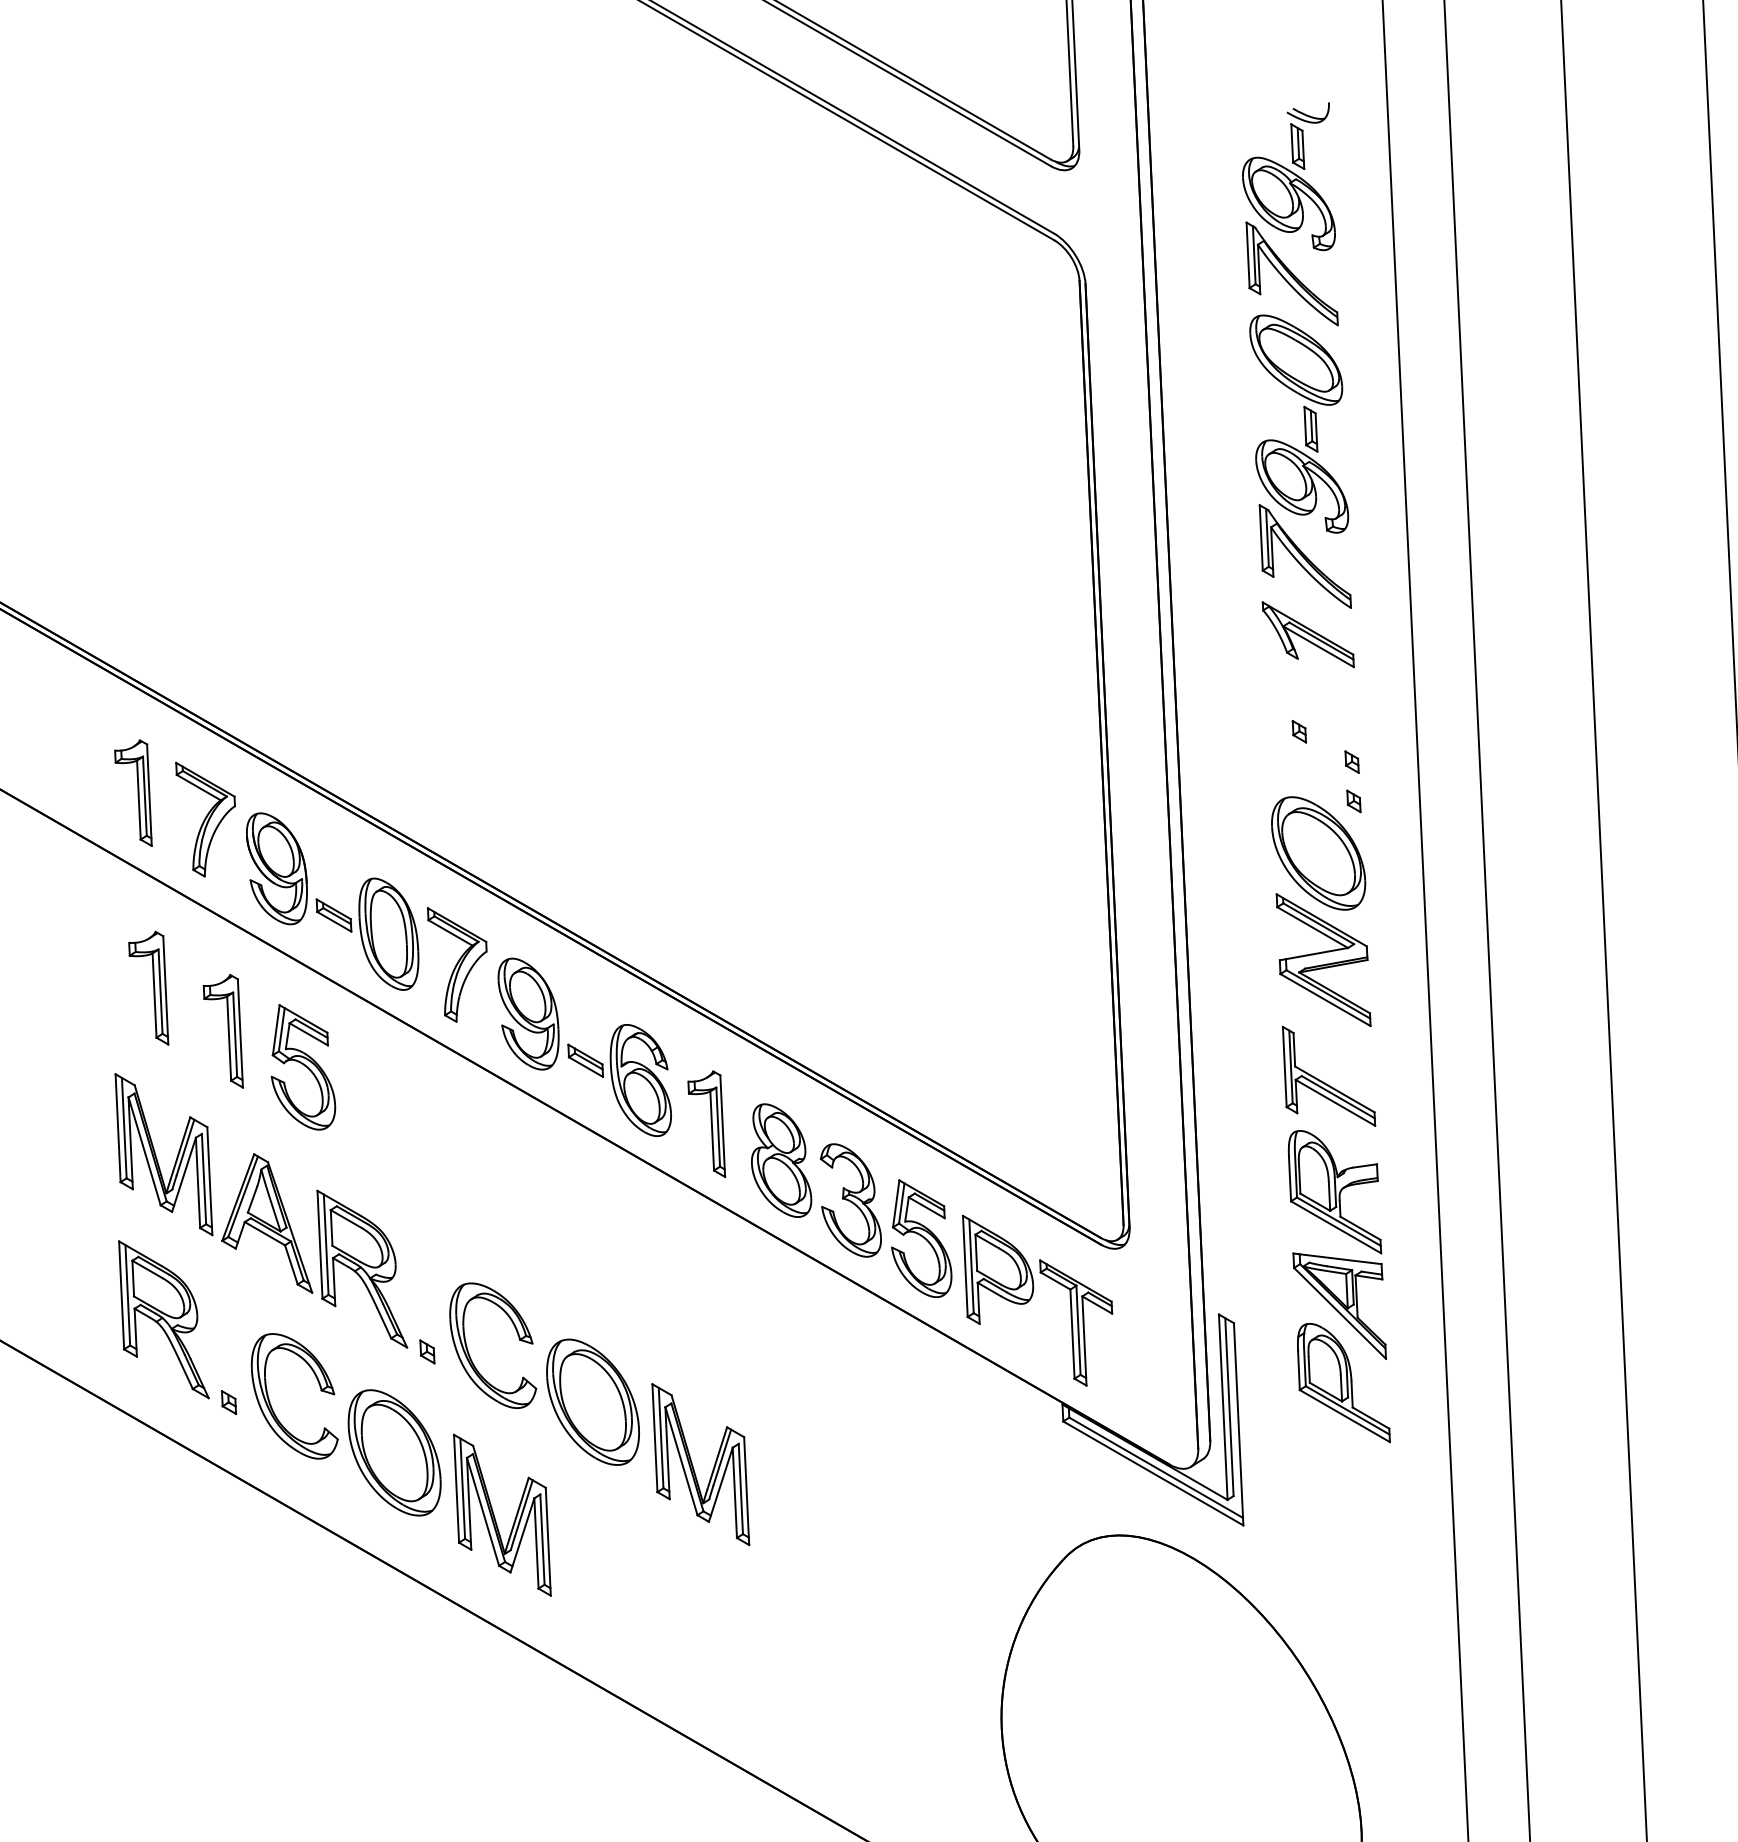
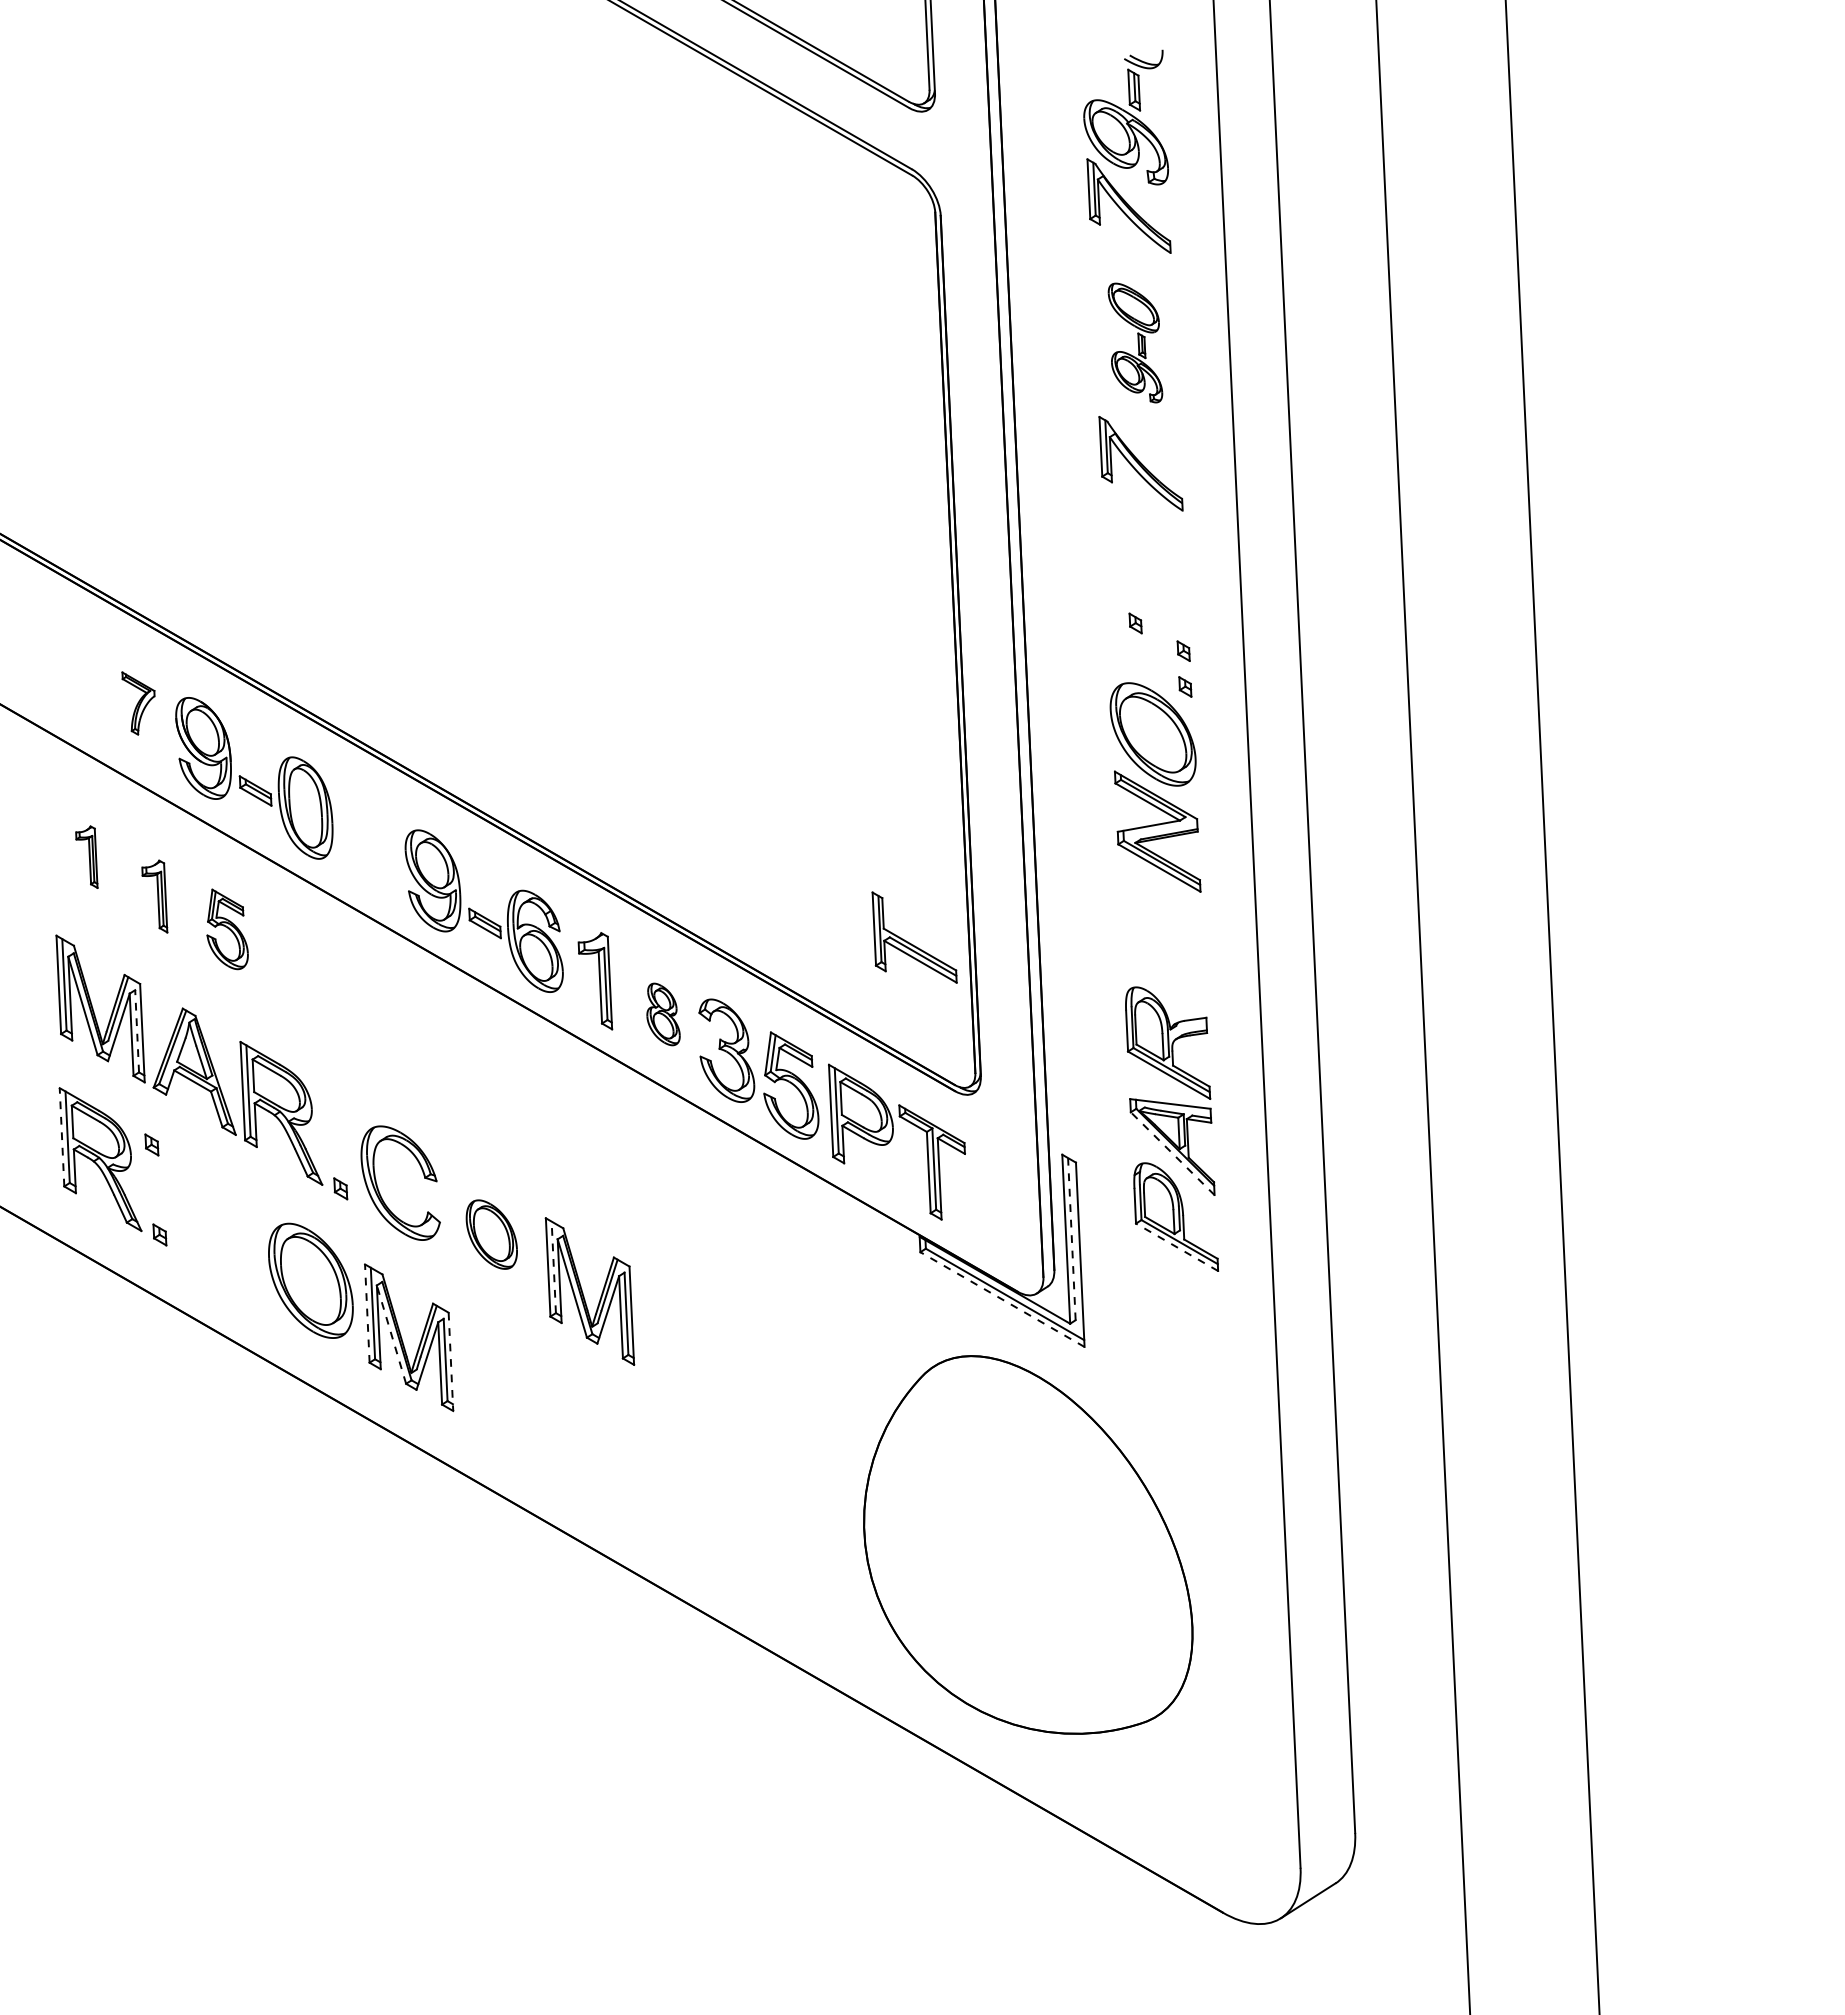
part: (1299, 423) -> (1135, 342), size x0.6
part: (1308, 634) -> (1143, 534), removed
part: (133, 793) -> (72, 679), removed
part: (205, 819) -> (138, 703), size x0.6
part: (456, 964) -> (367, 835), removed
part: (148, 987) -> (86, 856), size x0.6
part: (223, 1031) -> (154, 896), size x0.7
part: (303, 1067) -> (227, 929), size x0.7
part: (1325, 1082) -> (911, 943), moved
part: (781, 1160) -> (663, 1014), size x0.6
line: (204, 1178) -> (137, 1030), solid -> dashed
line: (122, 1294) -> (62, 1136), solid -> dashed
part: (219, 1303) -> (151, 1144), added
line: (1339, 1313) -> (1172, 1153), solid -> dashed
part: (592, 1402) -> (491, 1234), size x0.6
part: (271, 1404) -> (198, 1236), removed
line: (1229, 1406) -> (1071, 1238), solid -> dashed
line: (1344, 1416) -> (1176, 1247), solid -> dashed
line: (660, 1438) -> (553, 1267), solid -> dashed
line: (1153, 1473) -> (1002, 1299), solid -> dashed
line: (456, 1488) -> (367, 1313), solid -> dashed
line: (483, 1511) -> (391, 1334), solid -> dashed
line: (547, 1542) -> (450, 1362), solid -> dashed

